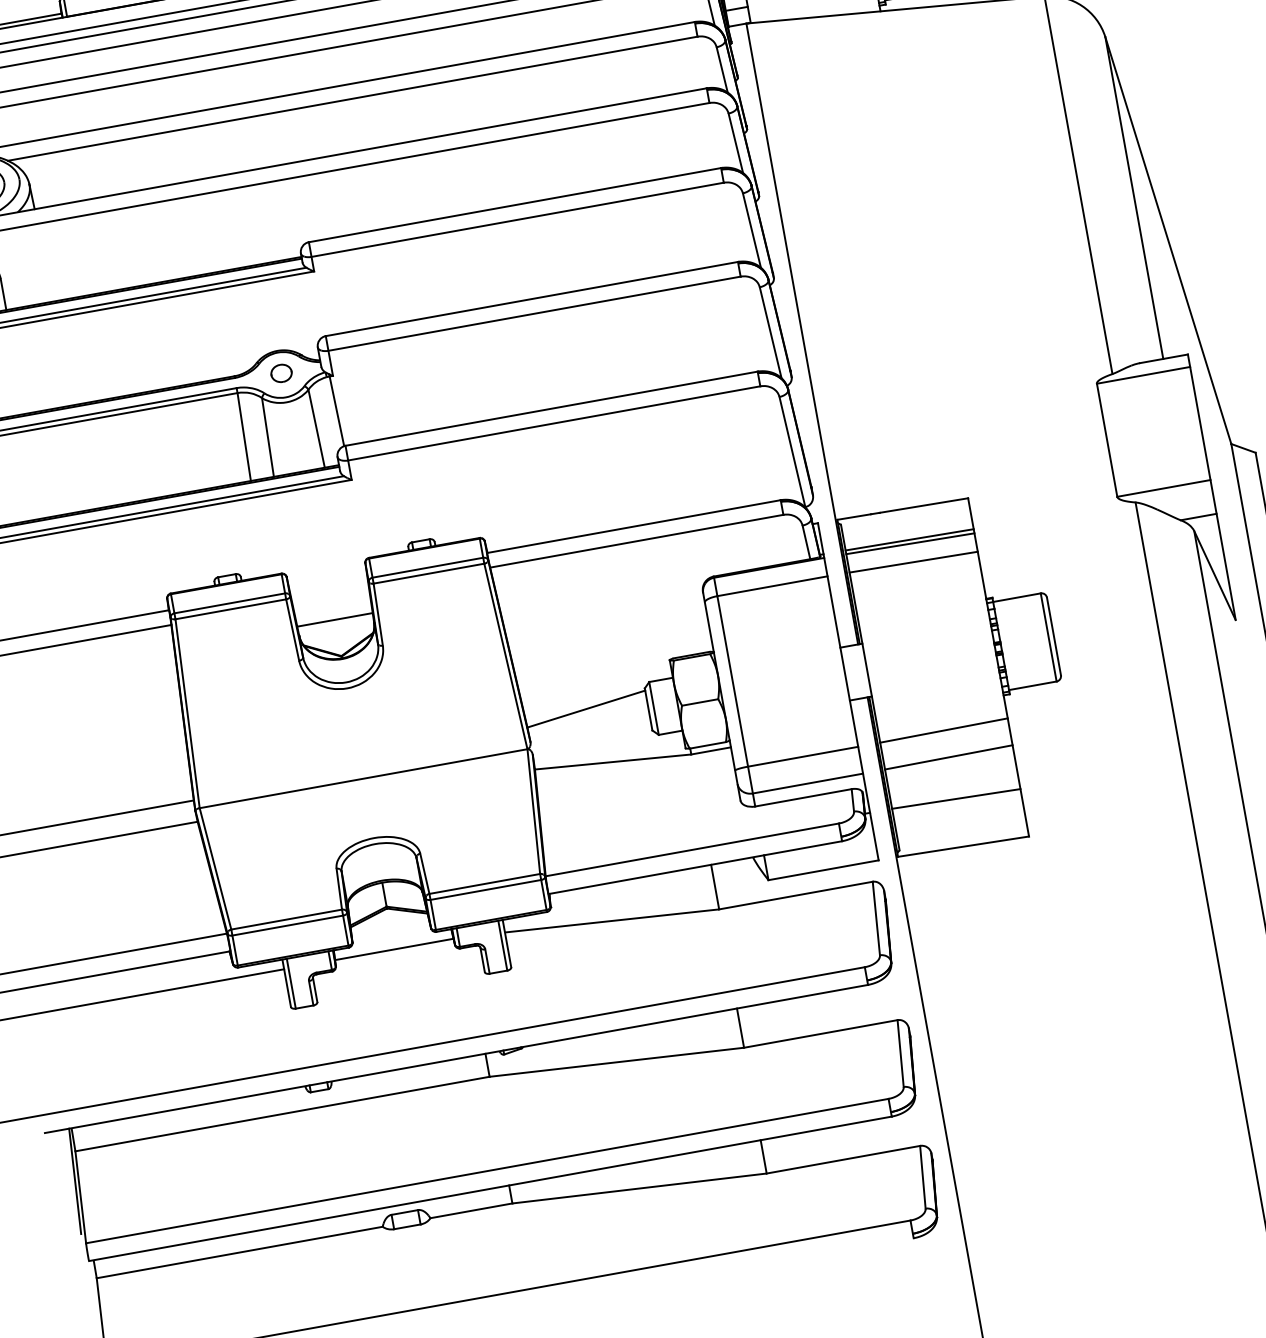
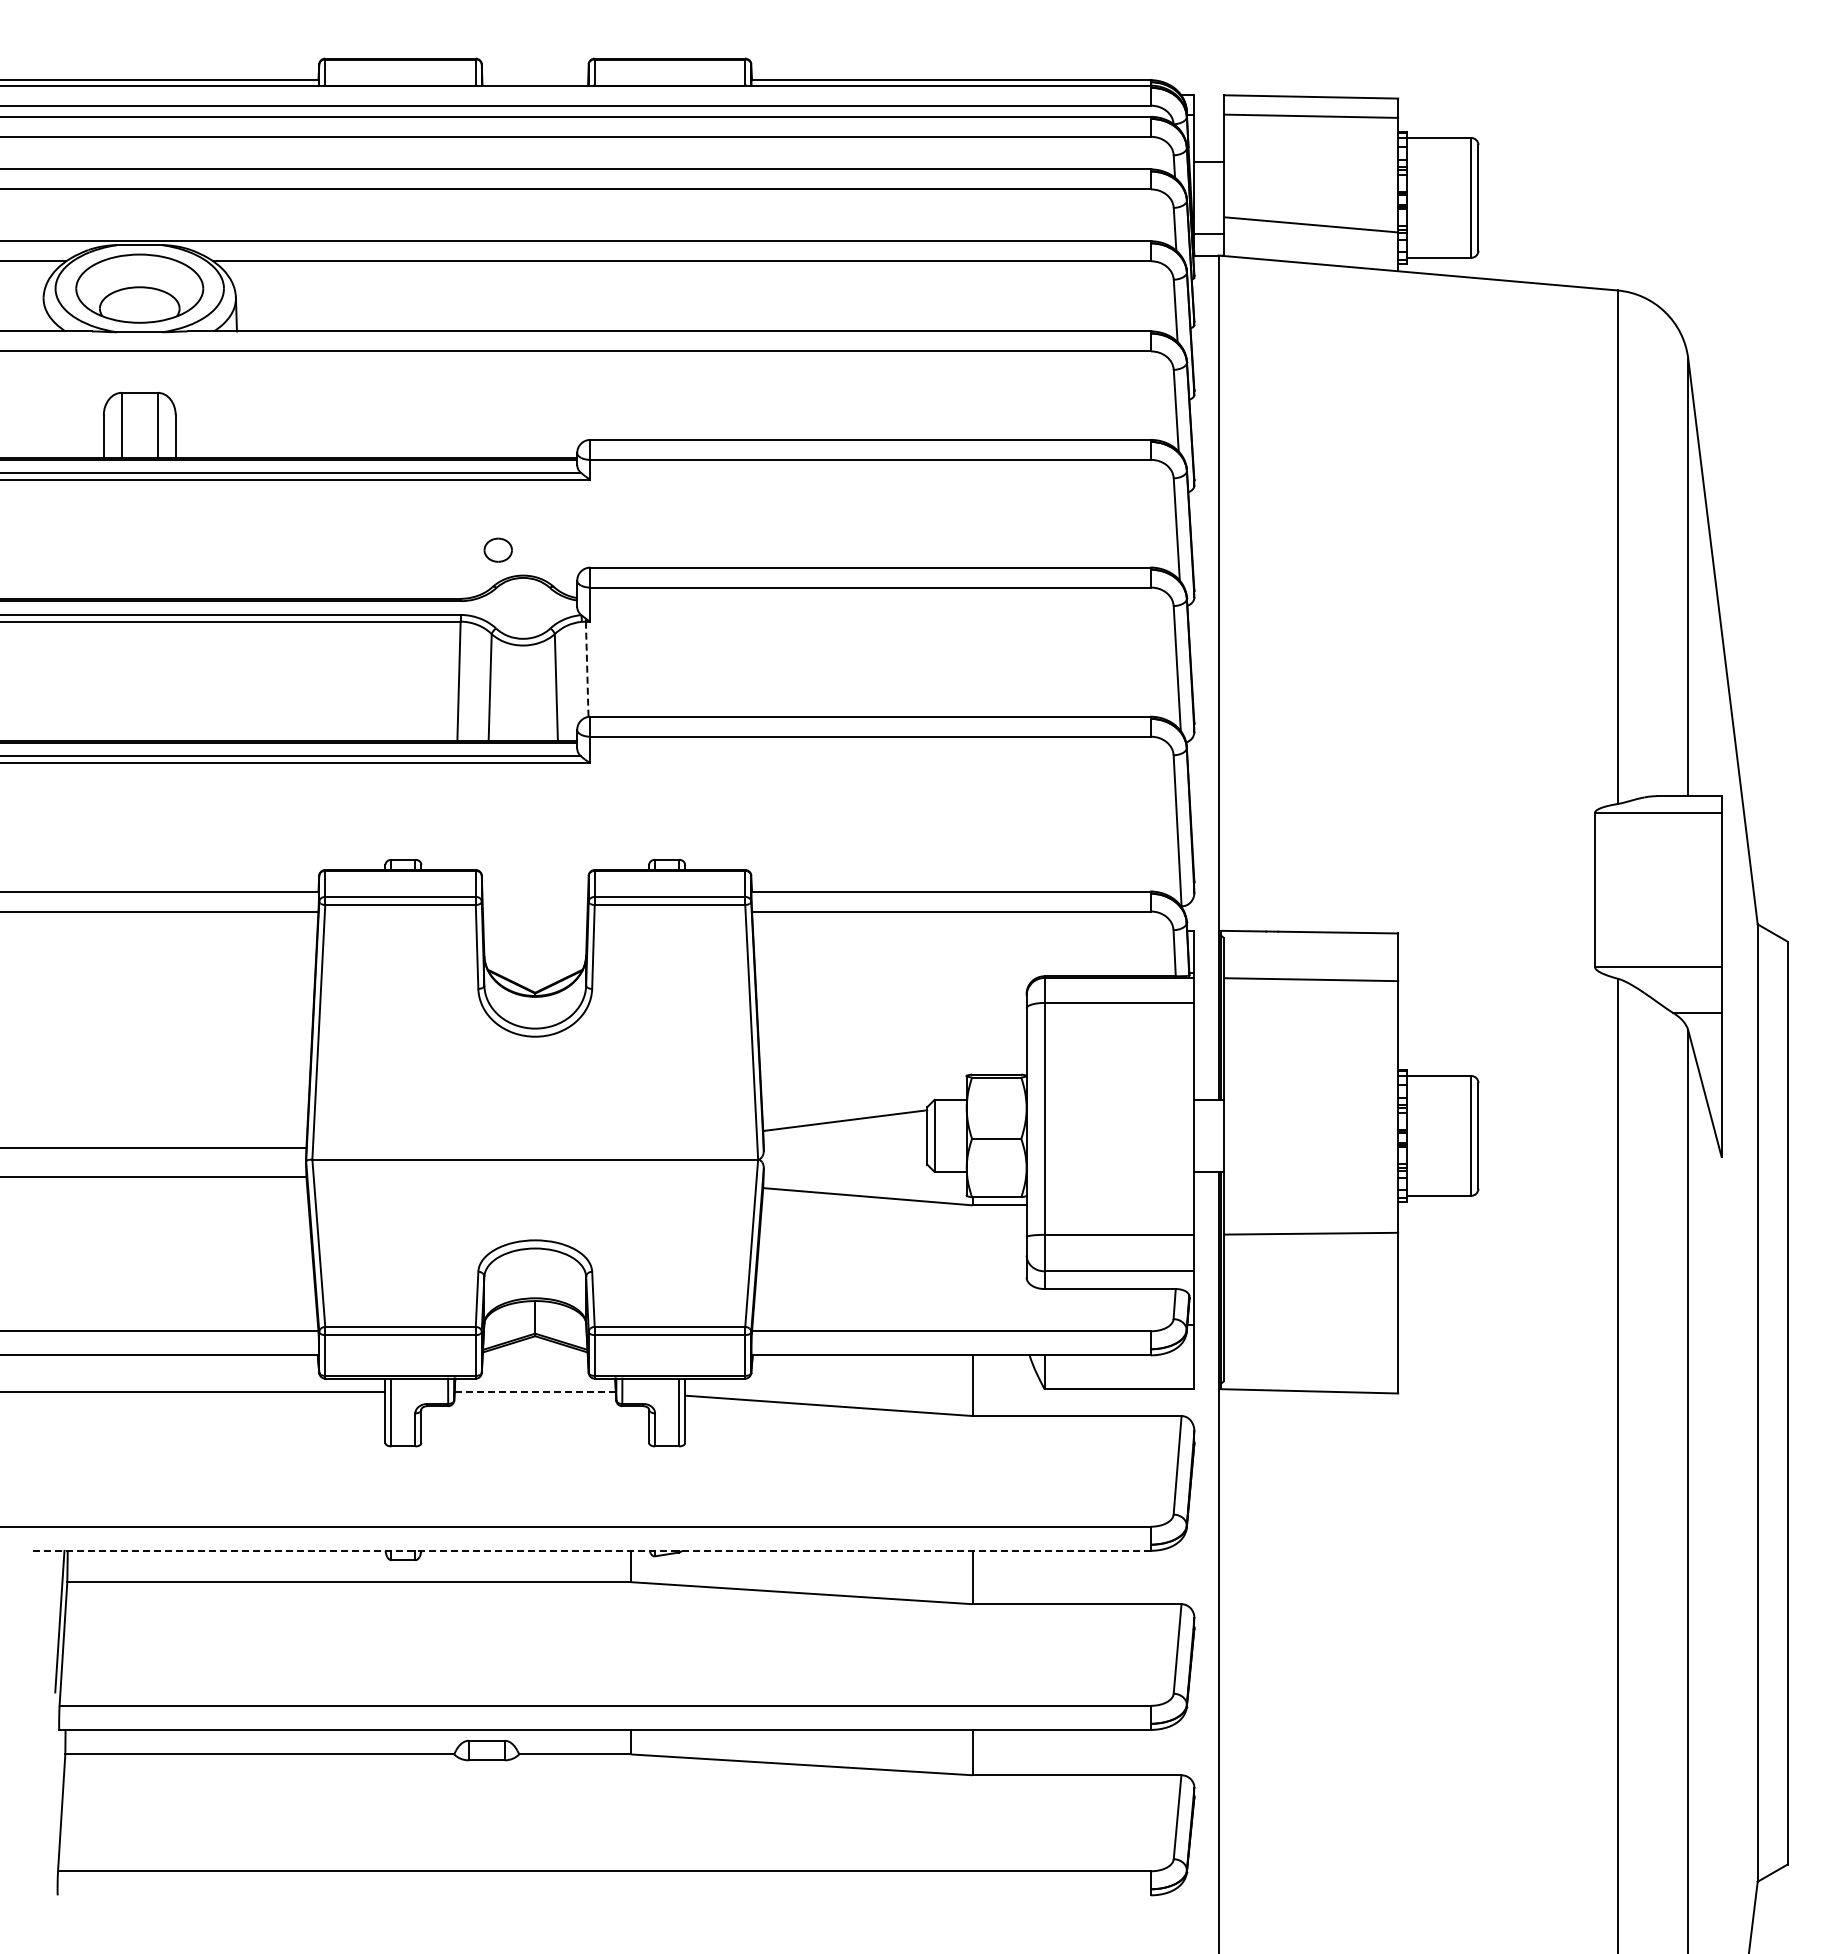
part: (280, 372) -> (497, 549), moved
line: (337, 411) -> (587, 669), solid -> dashed
line: (909, 539) -> (1311, 974), removed
line: (913, 561) -> (1311, 1004), removed
line: (334, 619) -> (534, 943), removed
line: (949, 757) -> (1311, 1270), removed
line: (956, 798) -> (1311, 1326), removed
line: (394, 949) -> (535, 1391), solid -> dashed
line: (456, 1058) -> (591, 1550), solid -> dashed

